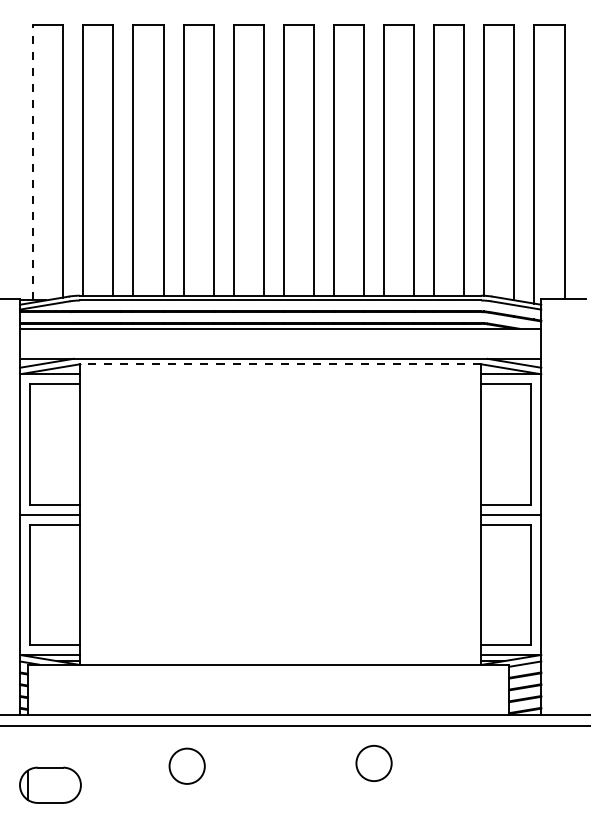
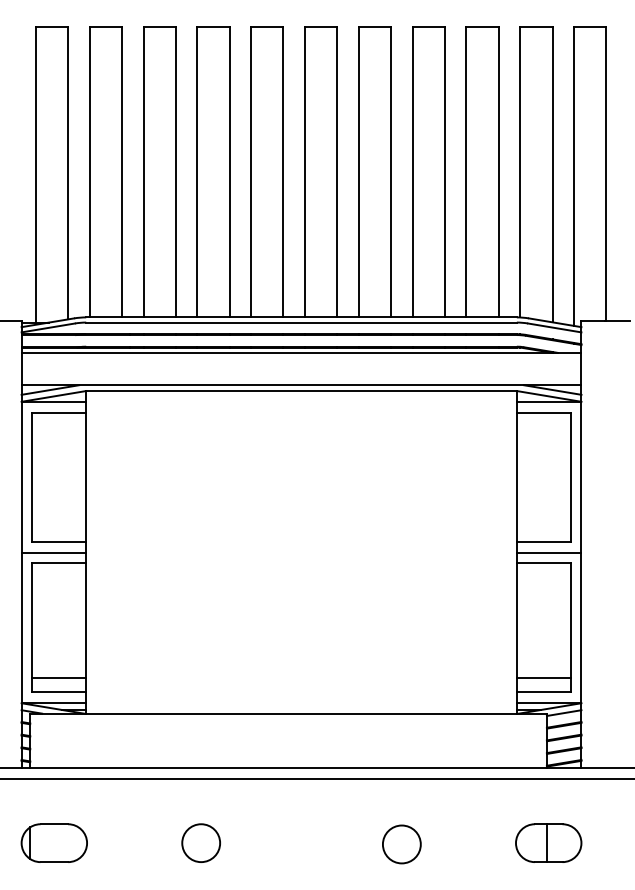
line: (33, 162) -> (36, 174), dashed -> solid
line: (280, 364) -> (301, 391), dashed -> solid
line: (55, 631) -> (59, 678), added
line: (506, 631) -> (544, 678), added
circle: (373, 763) -> (401, 844), moved
circle: (186, 765) -> (200, 842), moved
part: (510, 784) -> (548, 842), added

